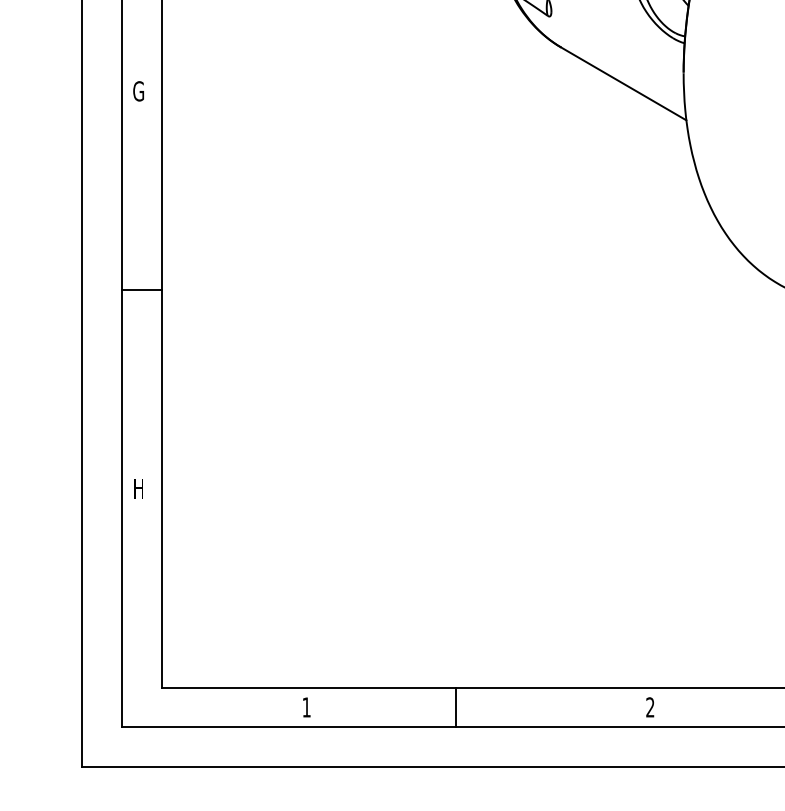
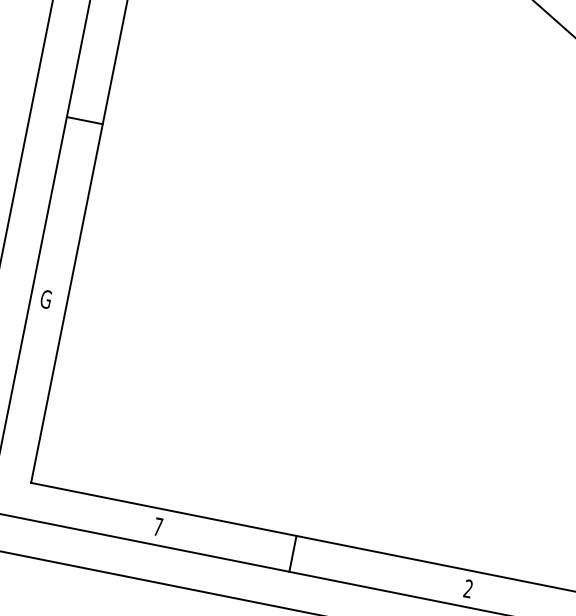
text: (138, 488) -> (46, 299), H -> G
text: (306, 707) -> (158, 526), 1 -> 7

